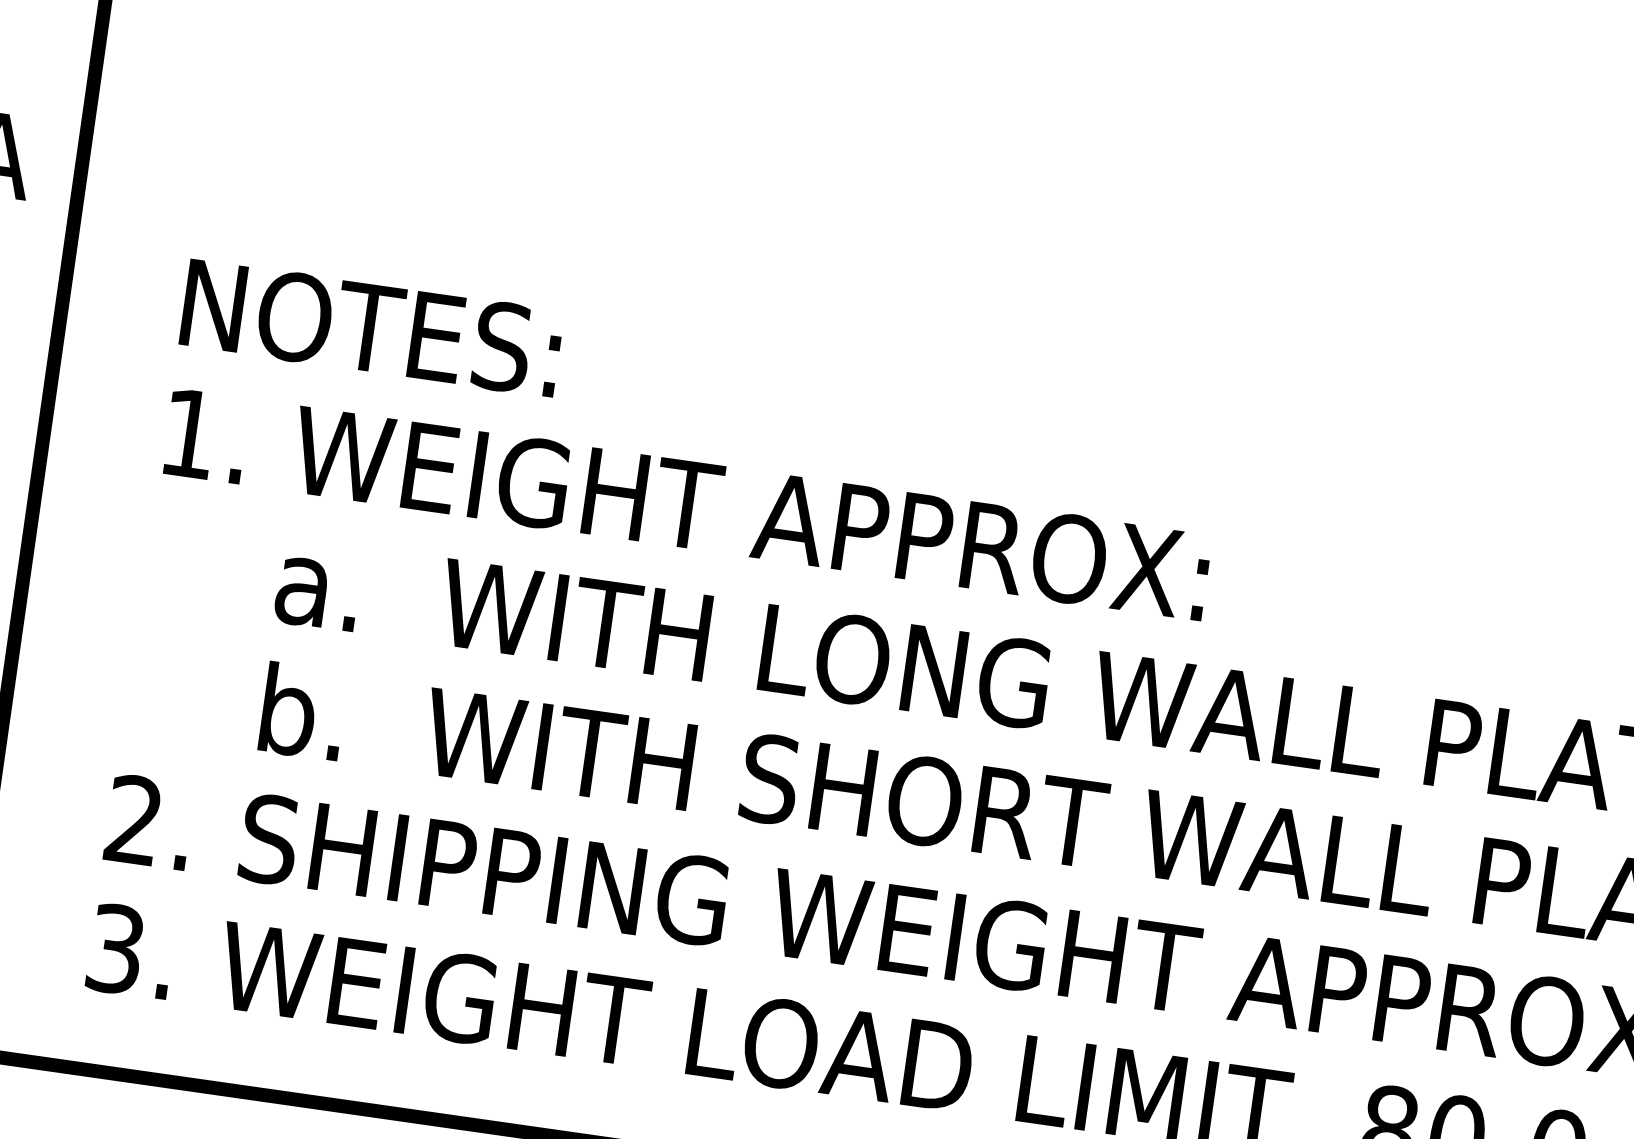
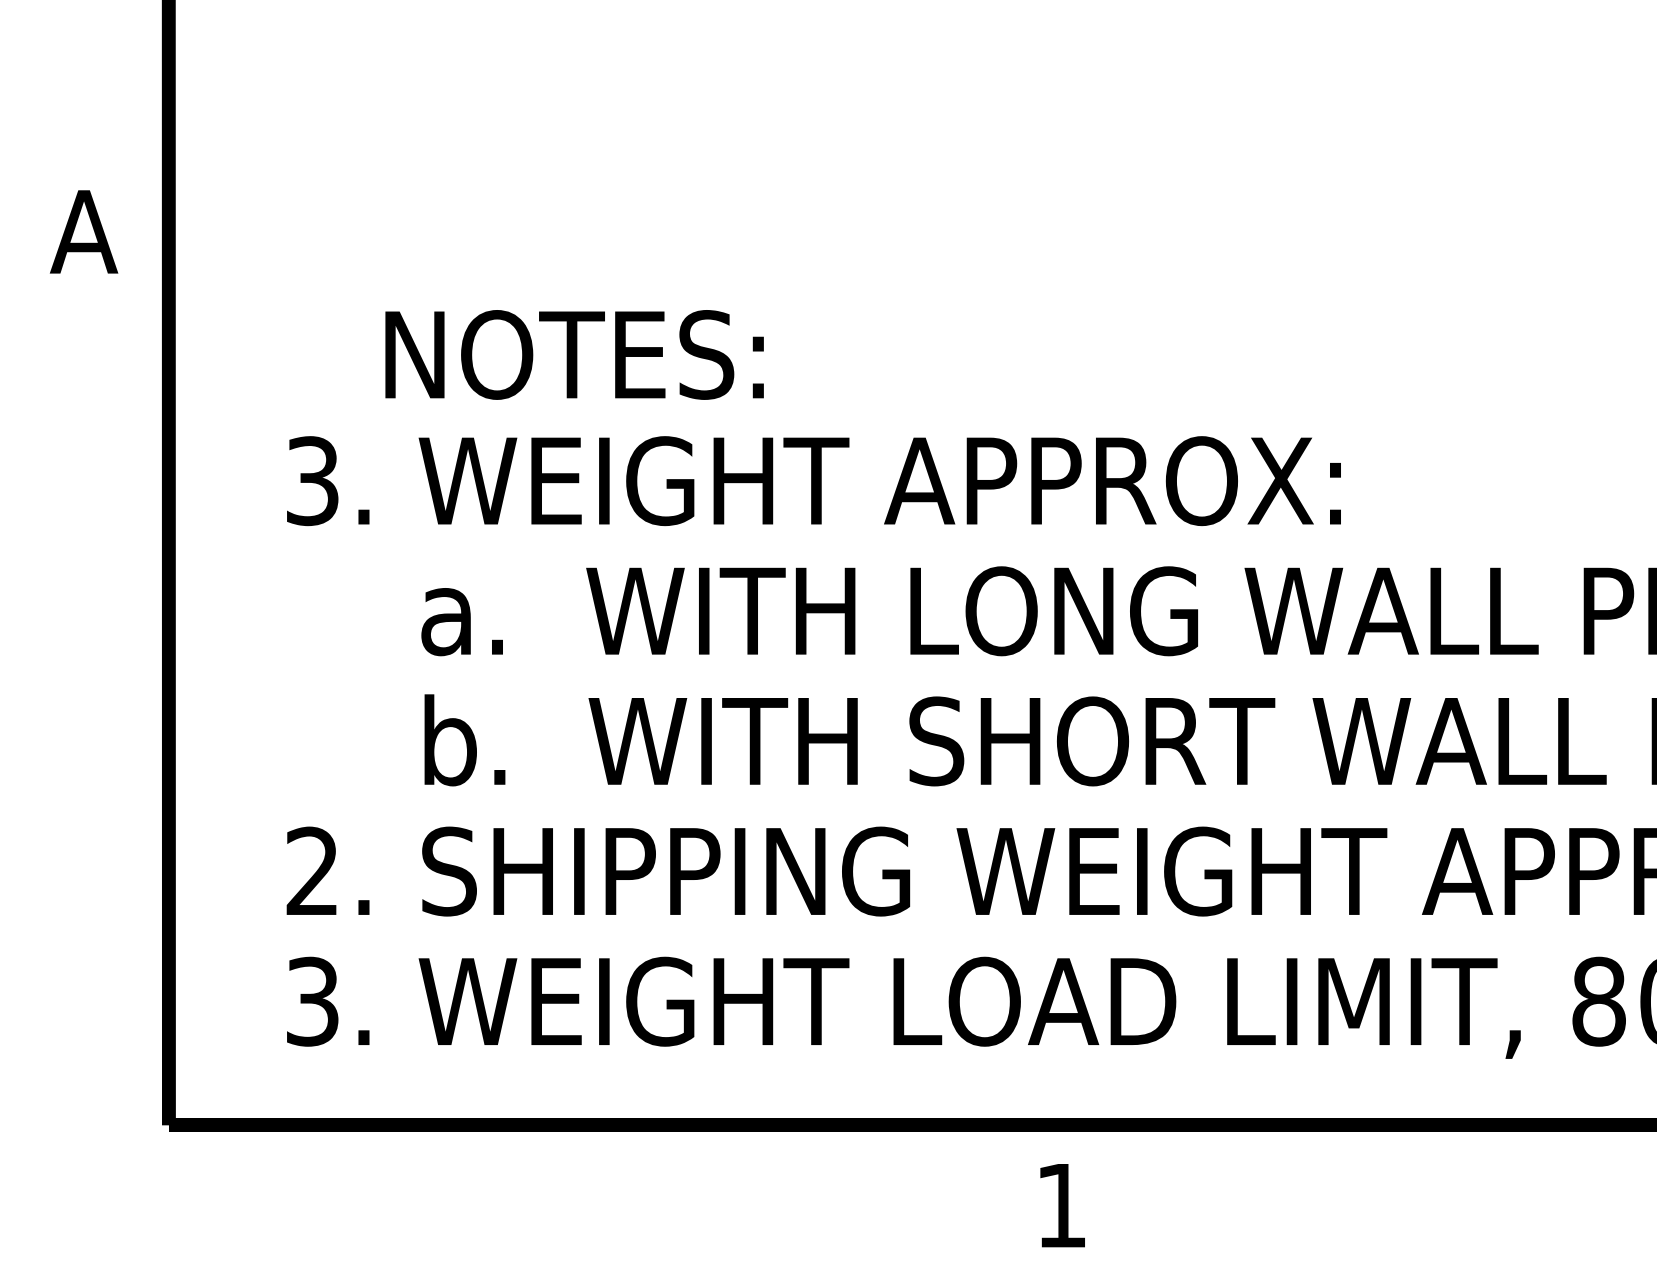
text: (371, 327) -> (574, 354), moved
text: (188, 434) -> (312, 481), 1. -> 3.

